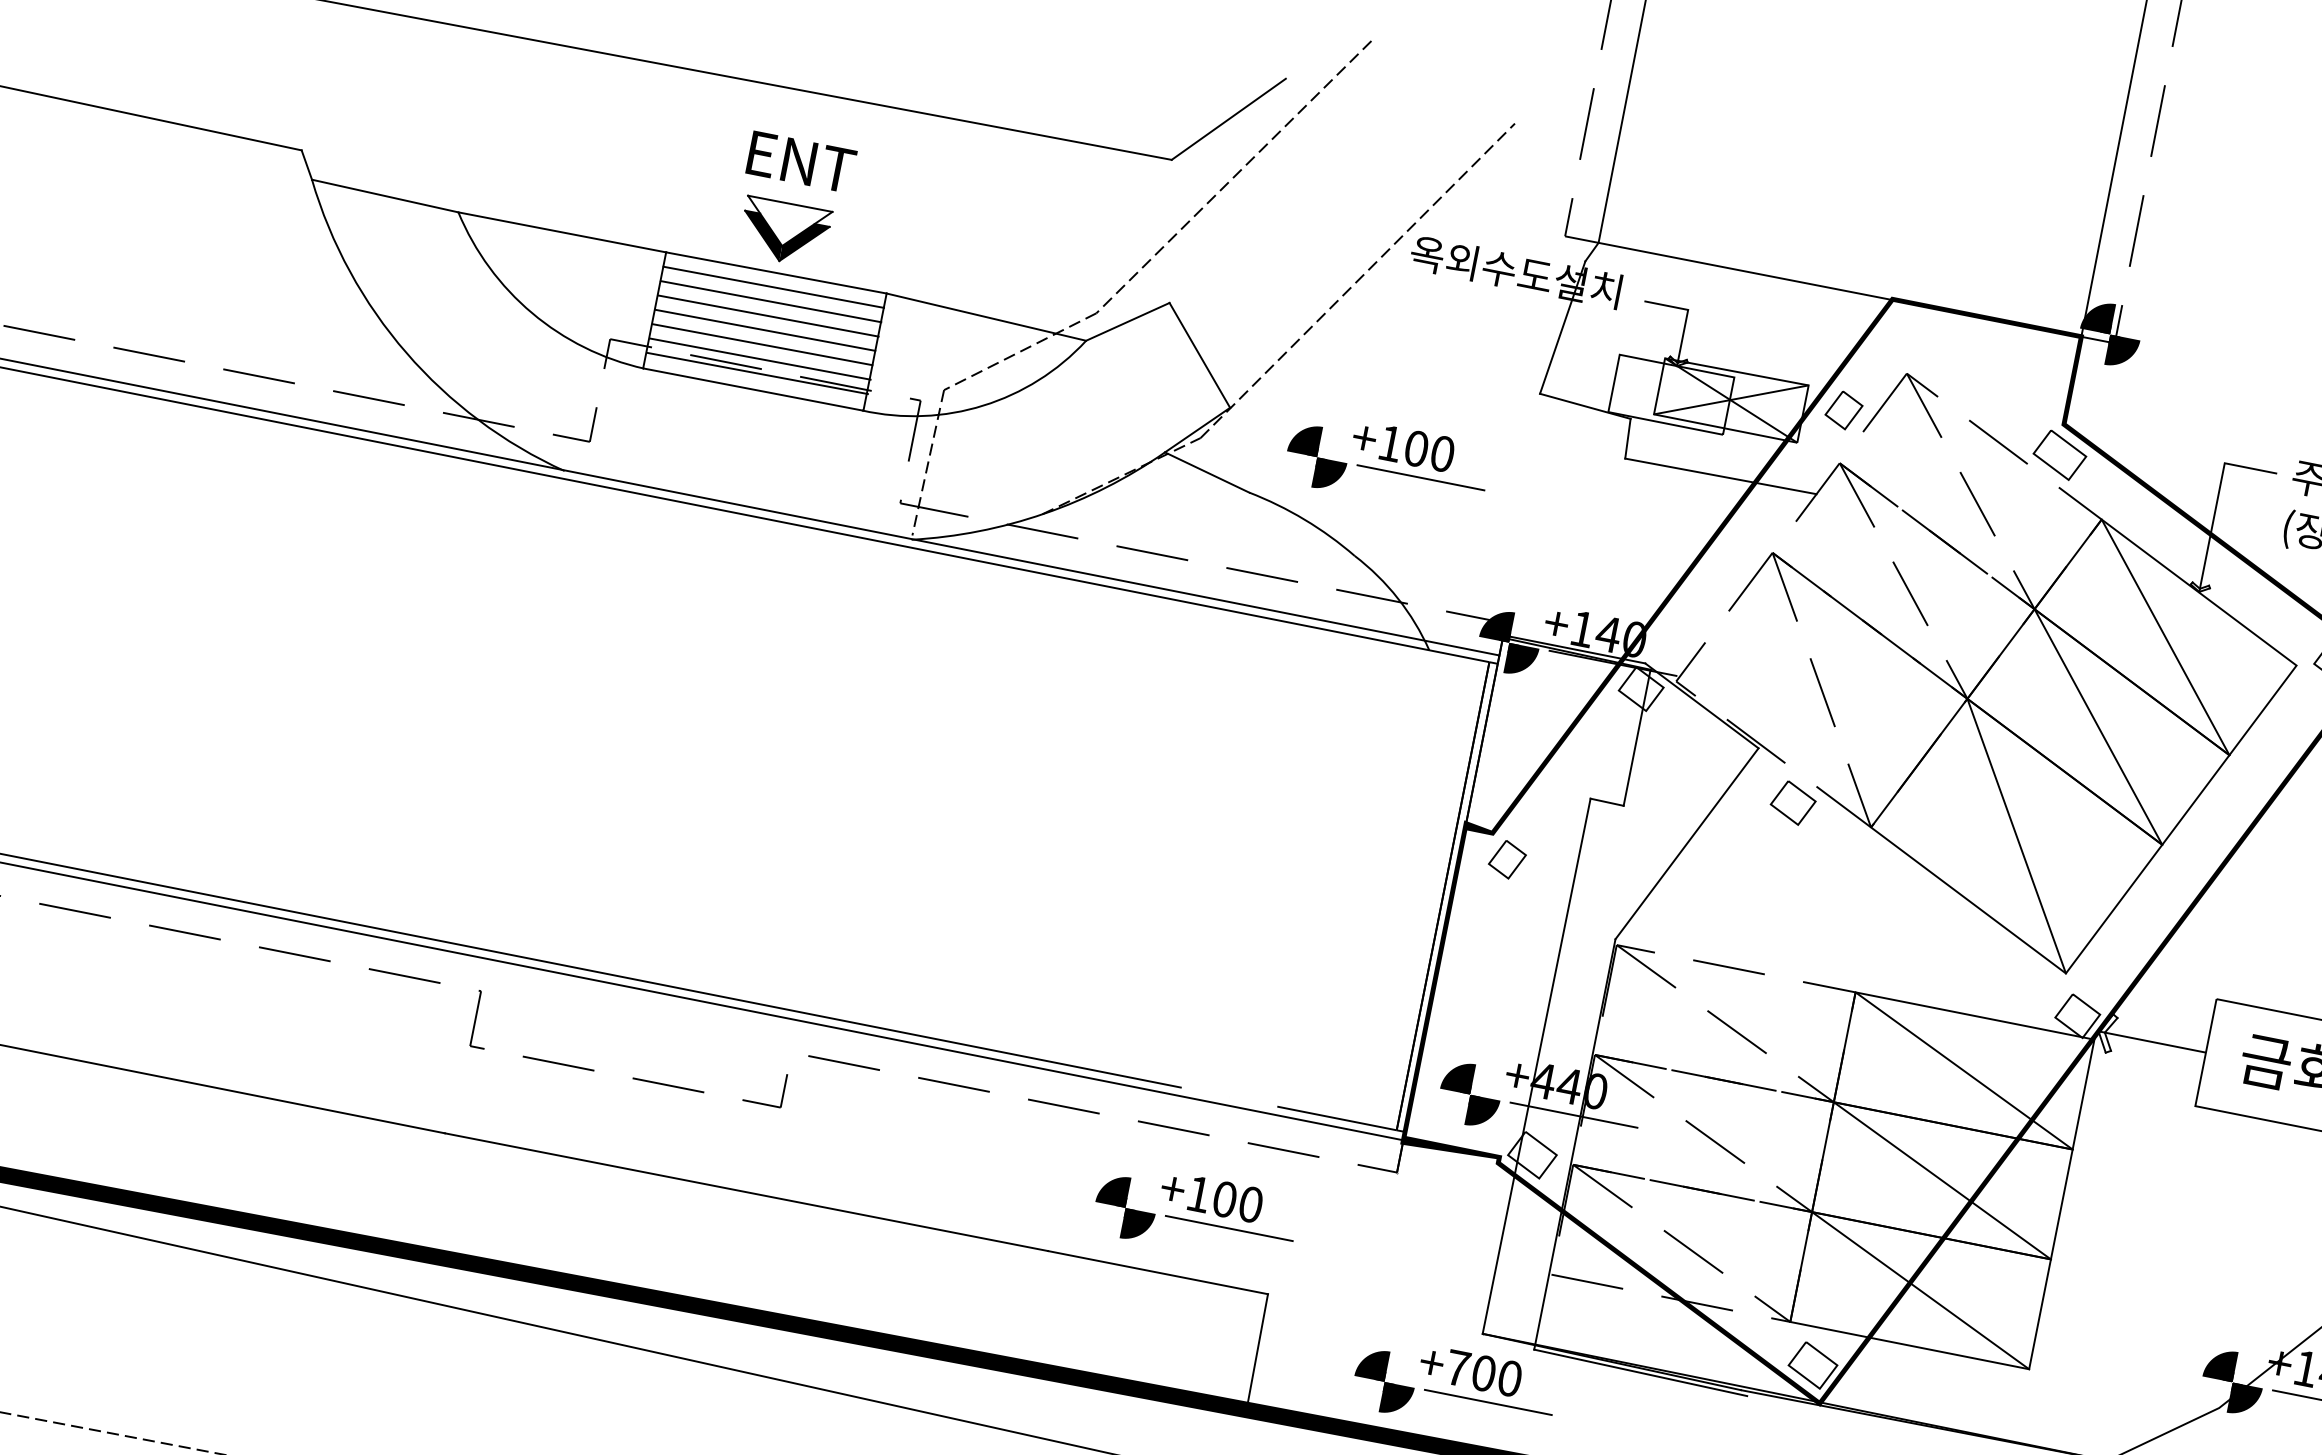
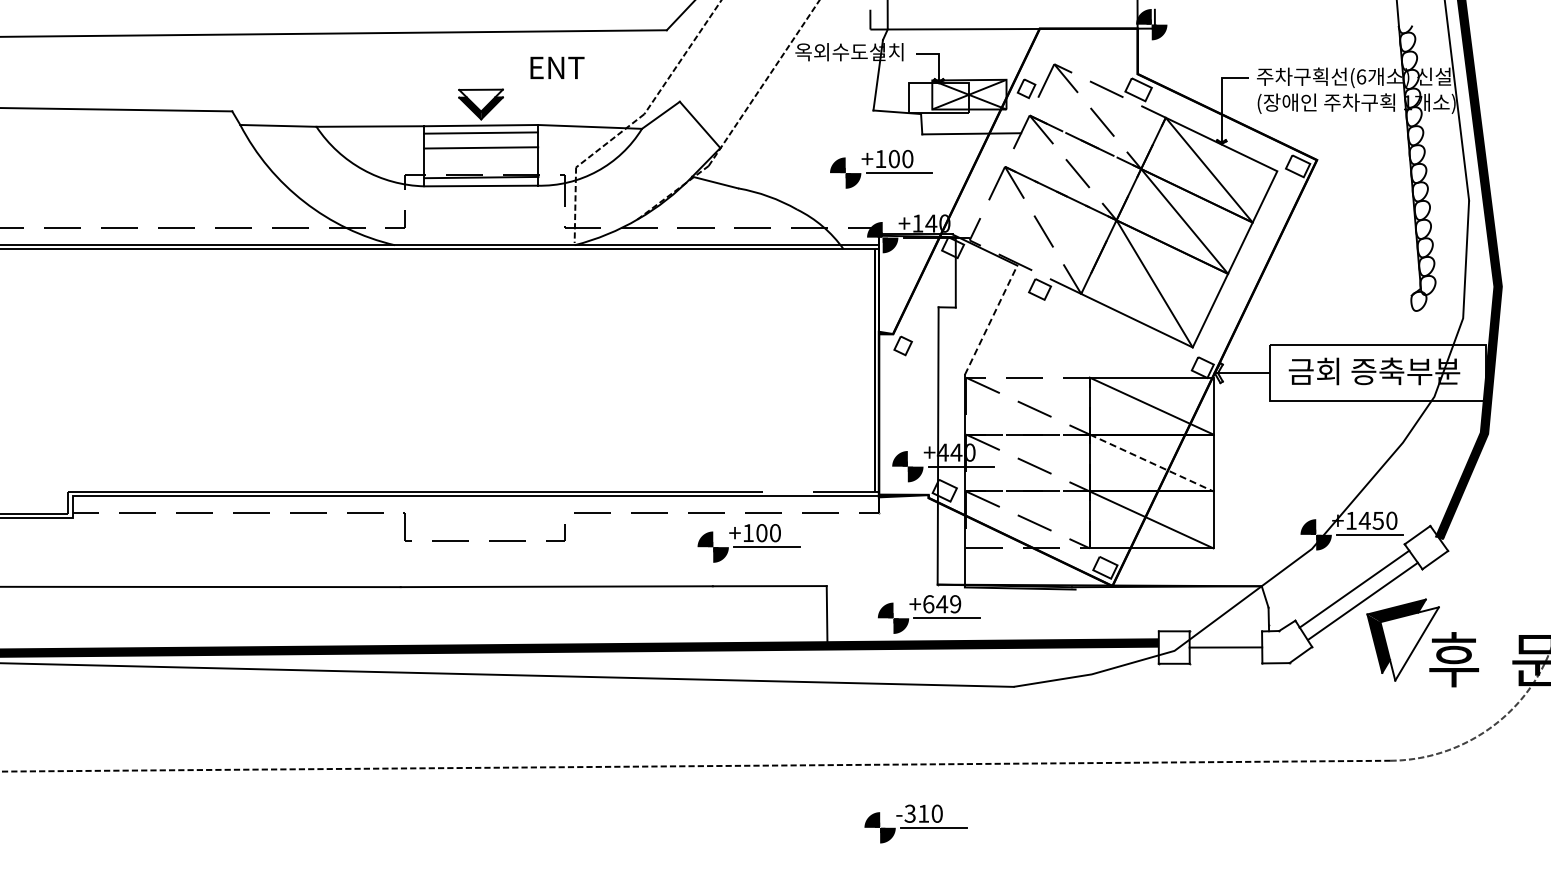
text: (801, 161) -> (557, 67), moved
line: (771, 301) -> (481, 140), removed
line: (764, 328) -> (480, 154), removed
line: (761, 343) -> (480, 162), removed
line: (760, 357) -> (481, 169), removed
part: (1387, 463) -> (881, 169), moved
line: (1687, 844) -> (991, 320), solid -> dashed
line: (1943, 1182) -> (1152, 463), solid -> dashed
part: (1195, 1214) -> (748, 543), moved
text: (1484, 1374) -> (942, 604), +700 -> +649

